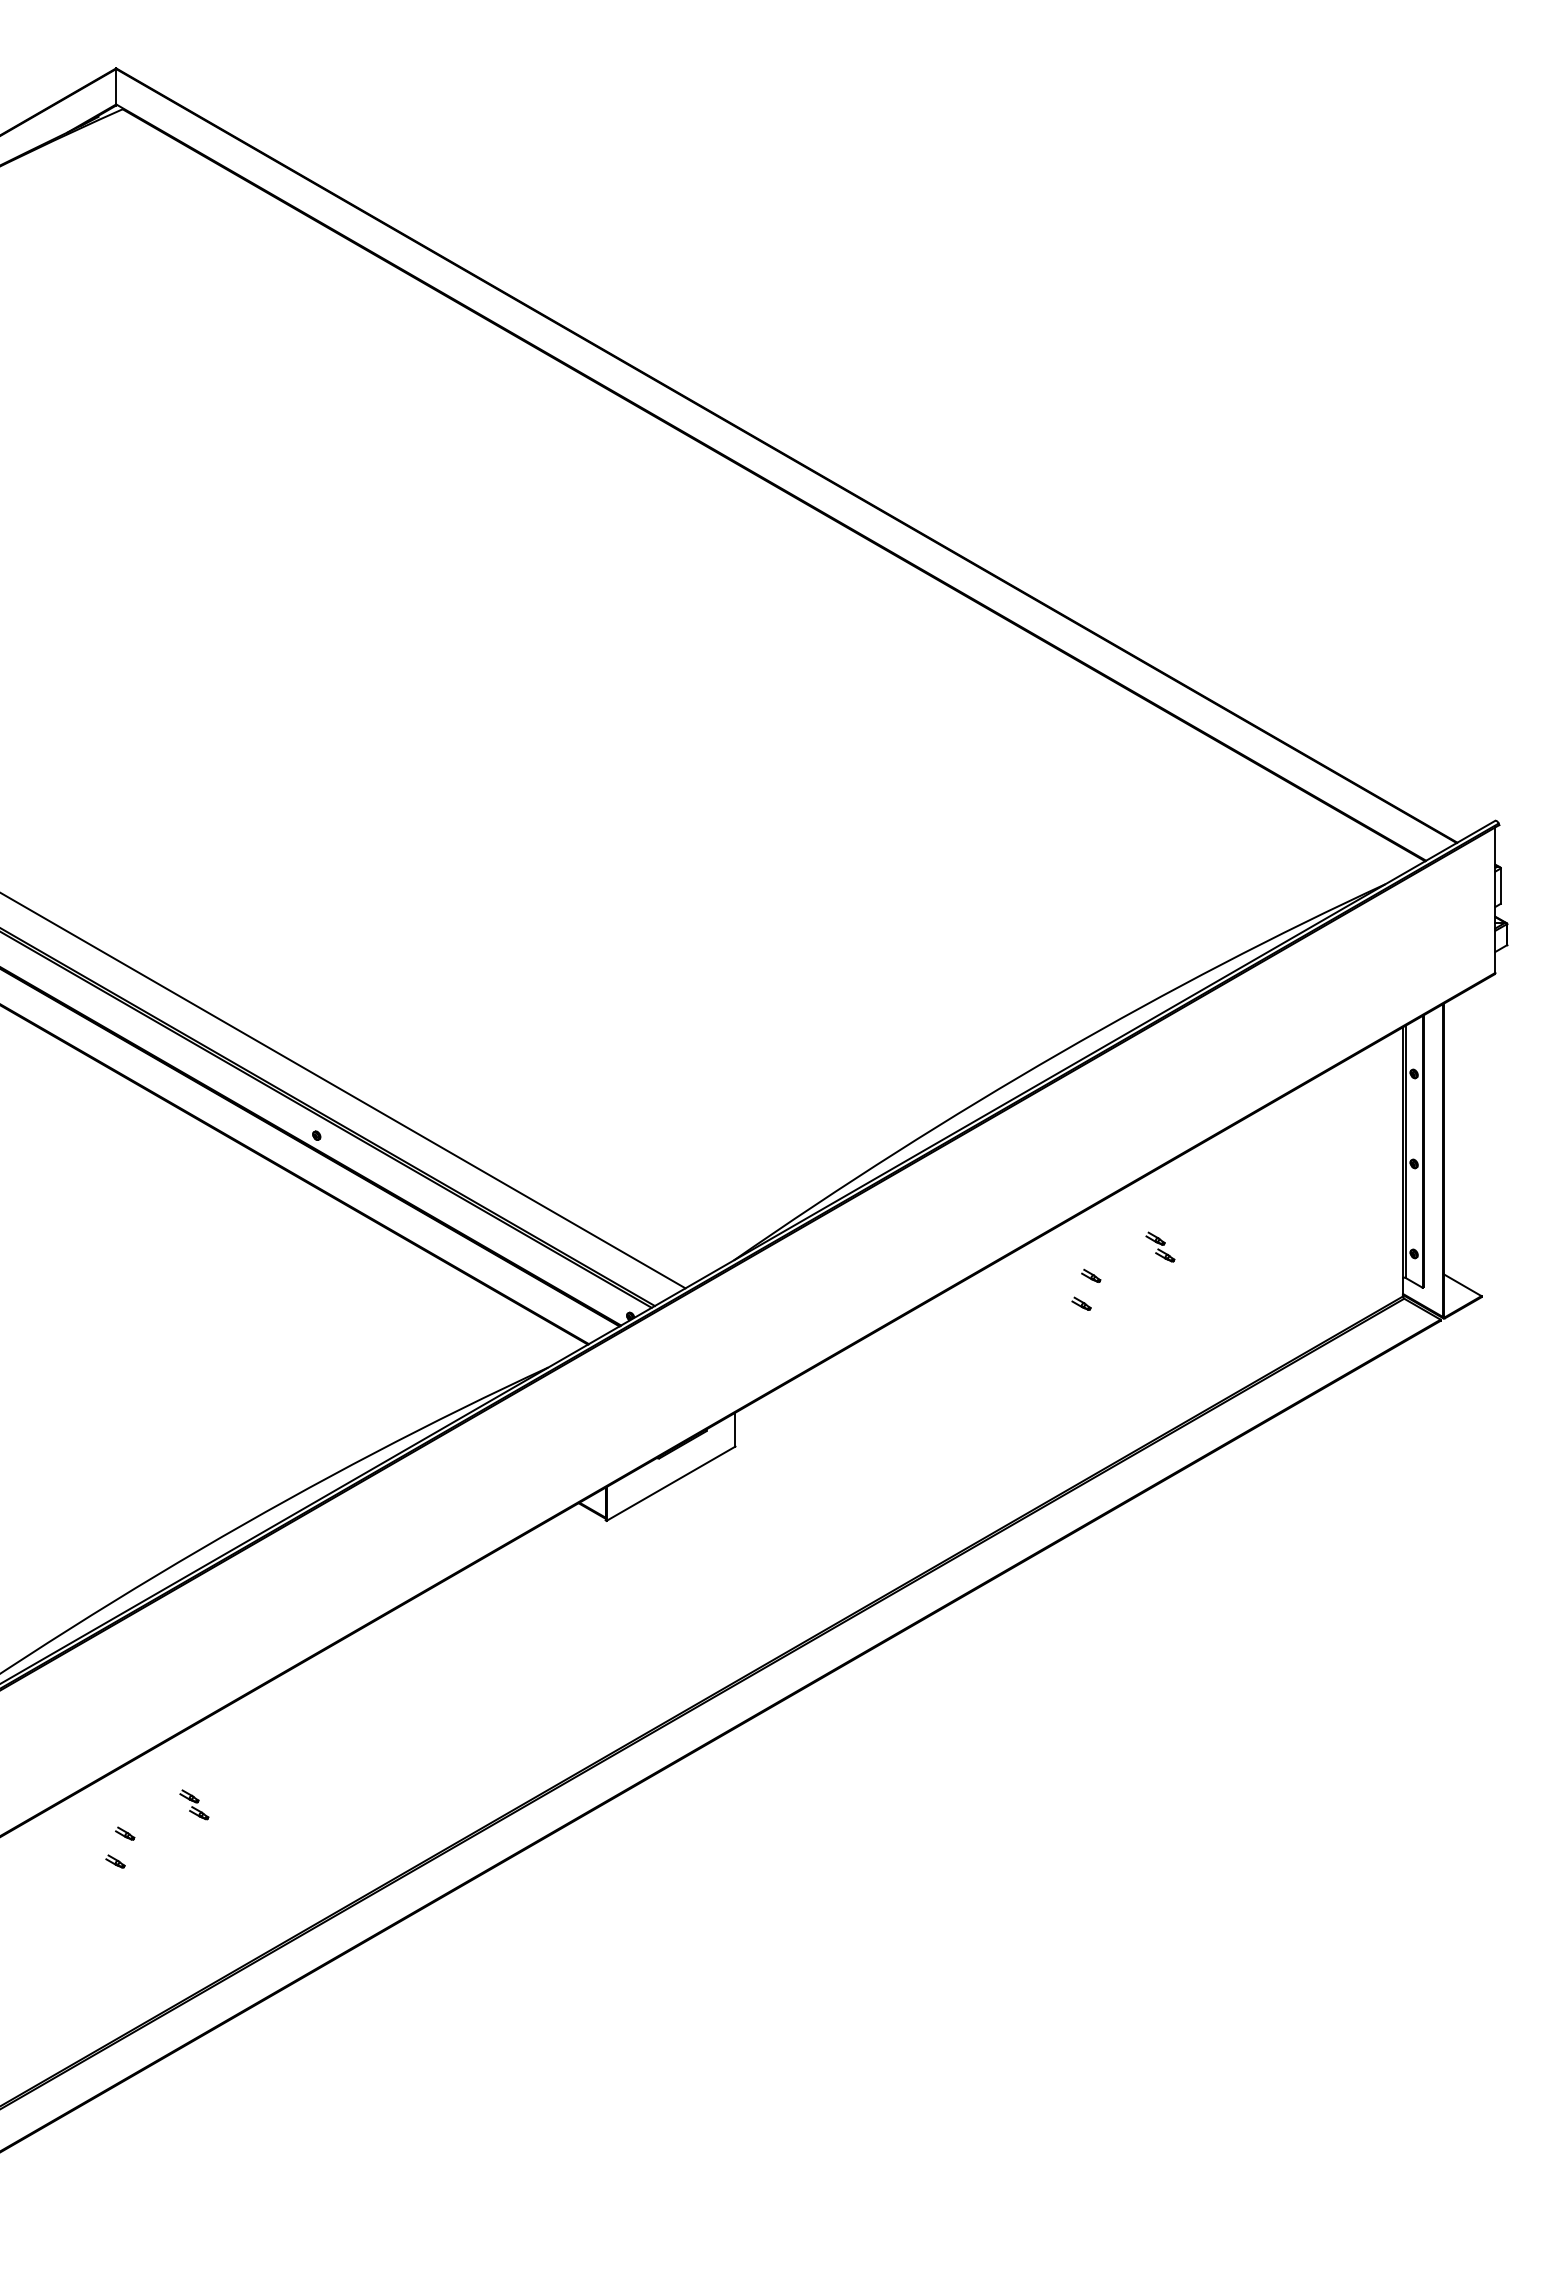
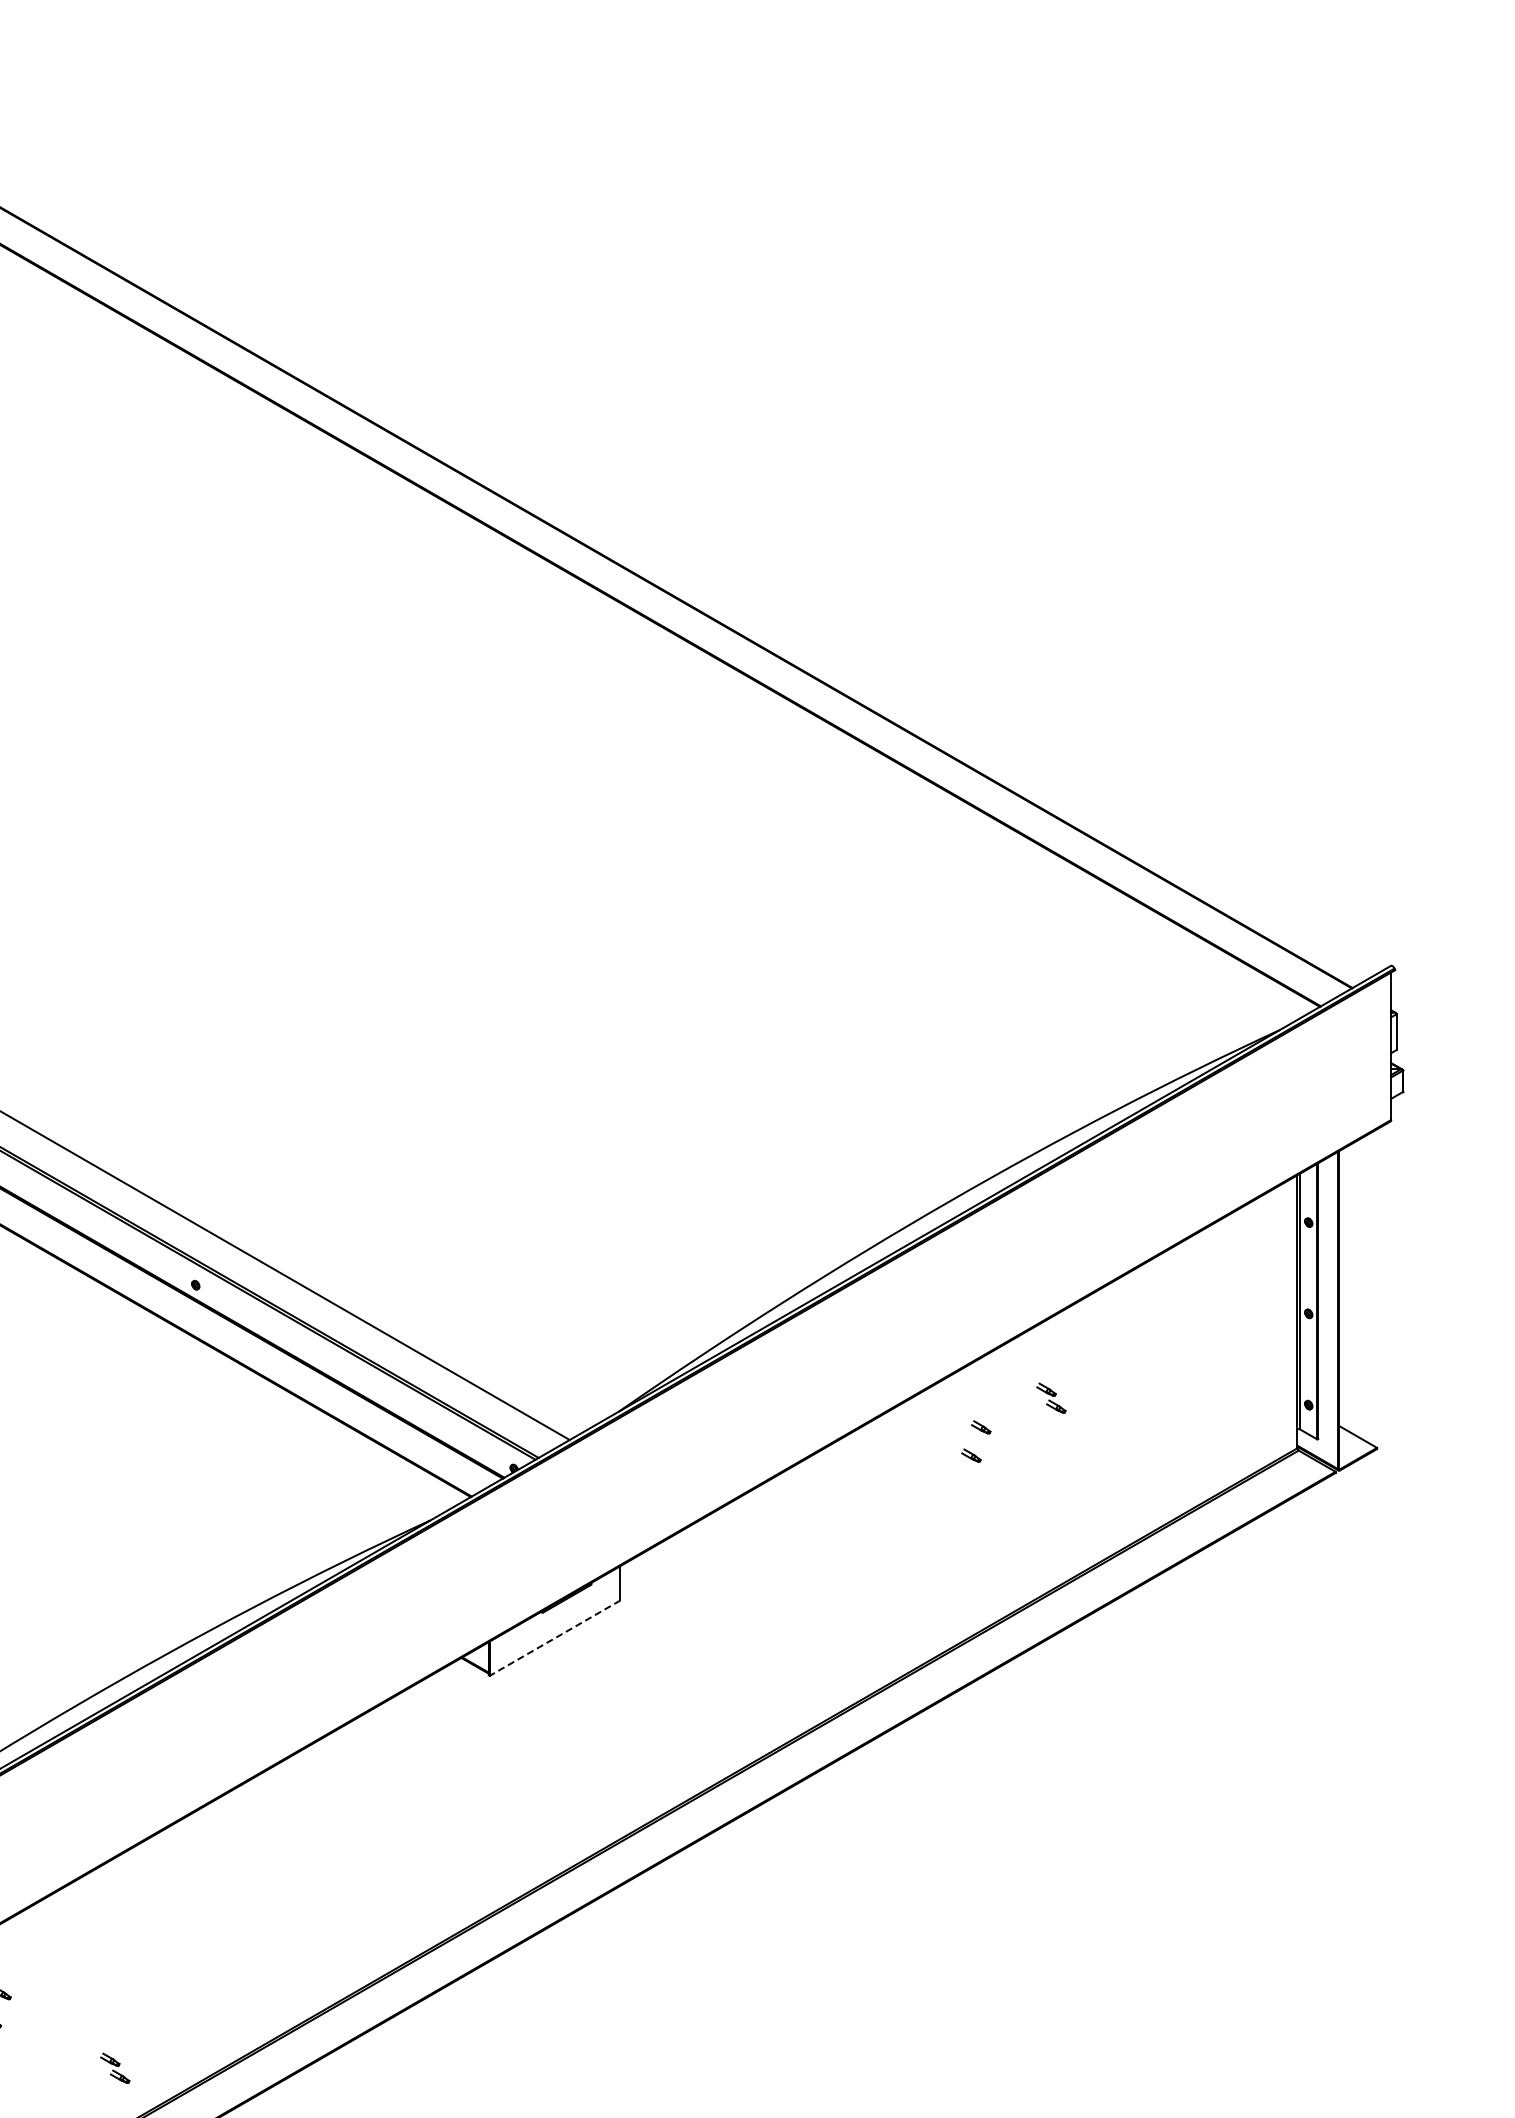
line: (670, 1483) -> (554, 1637), solid -> dashed
part: (194, 1804) -> (115, 2067), moved

